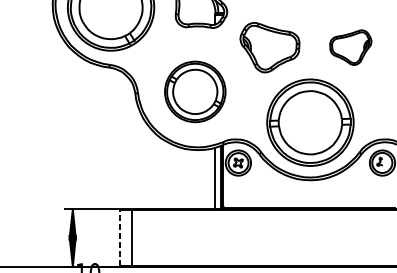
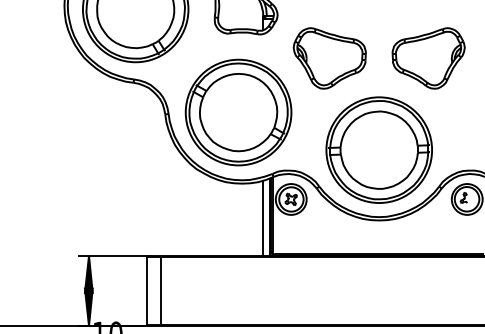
part: (350, 47) -> (428, 58), size x1.43
part: (195, 91) -> (238, 112), size x1.43
line: (120, 237) -> (147, 290), dashed -> solid

